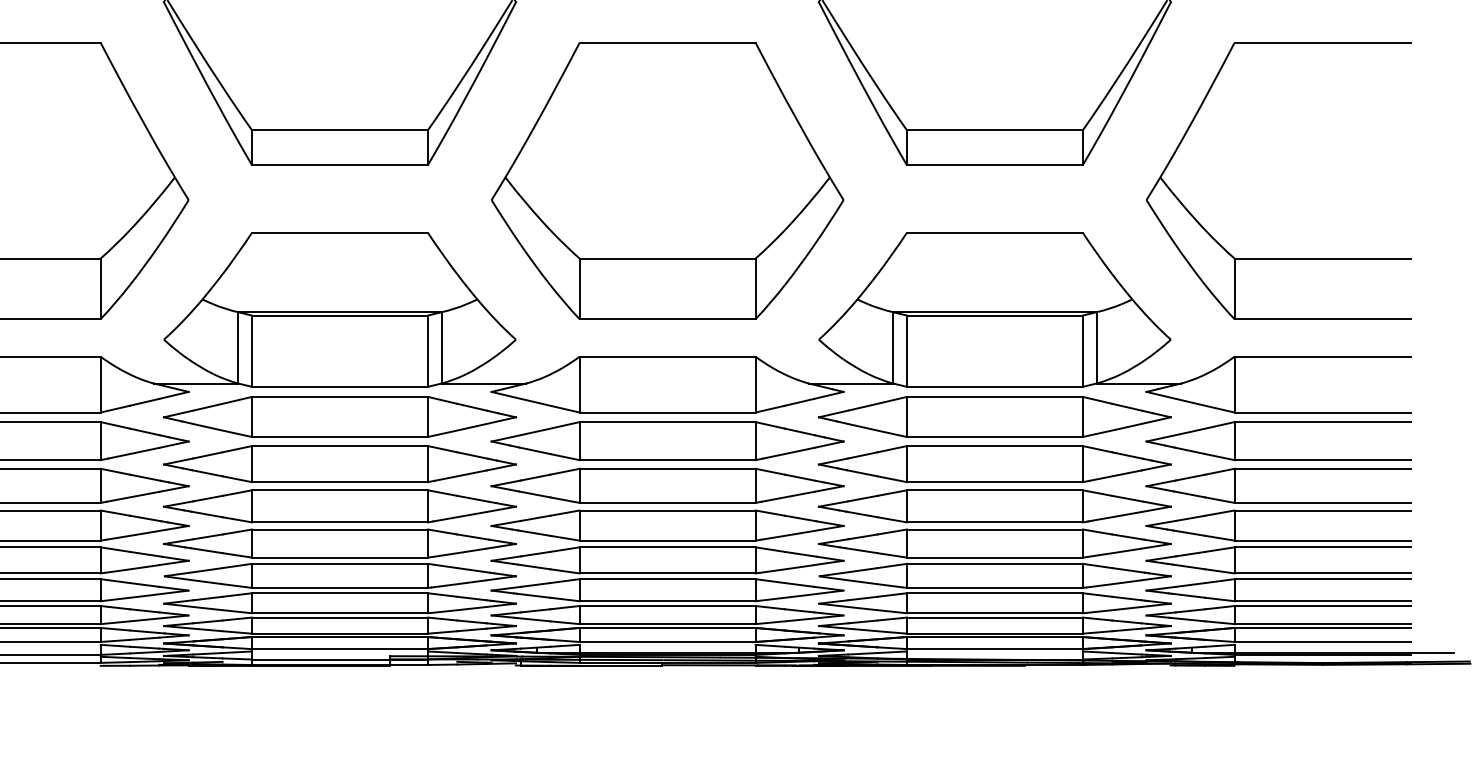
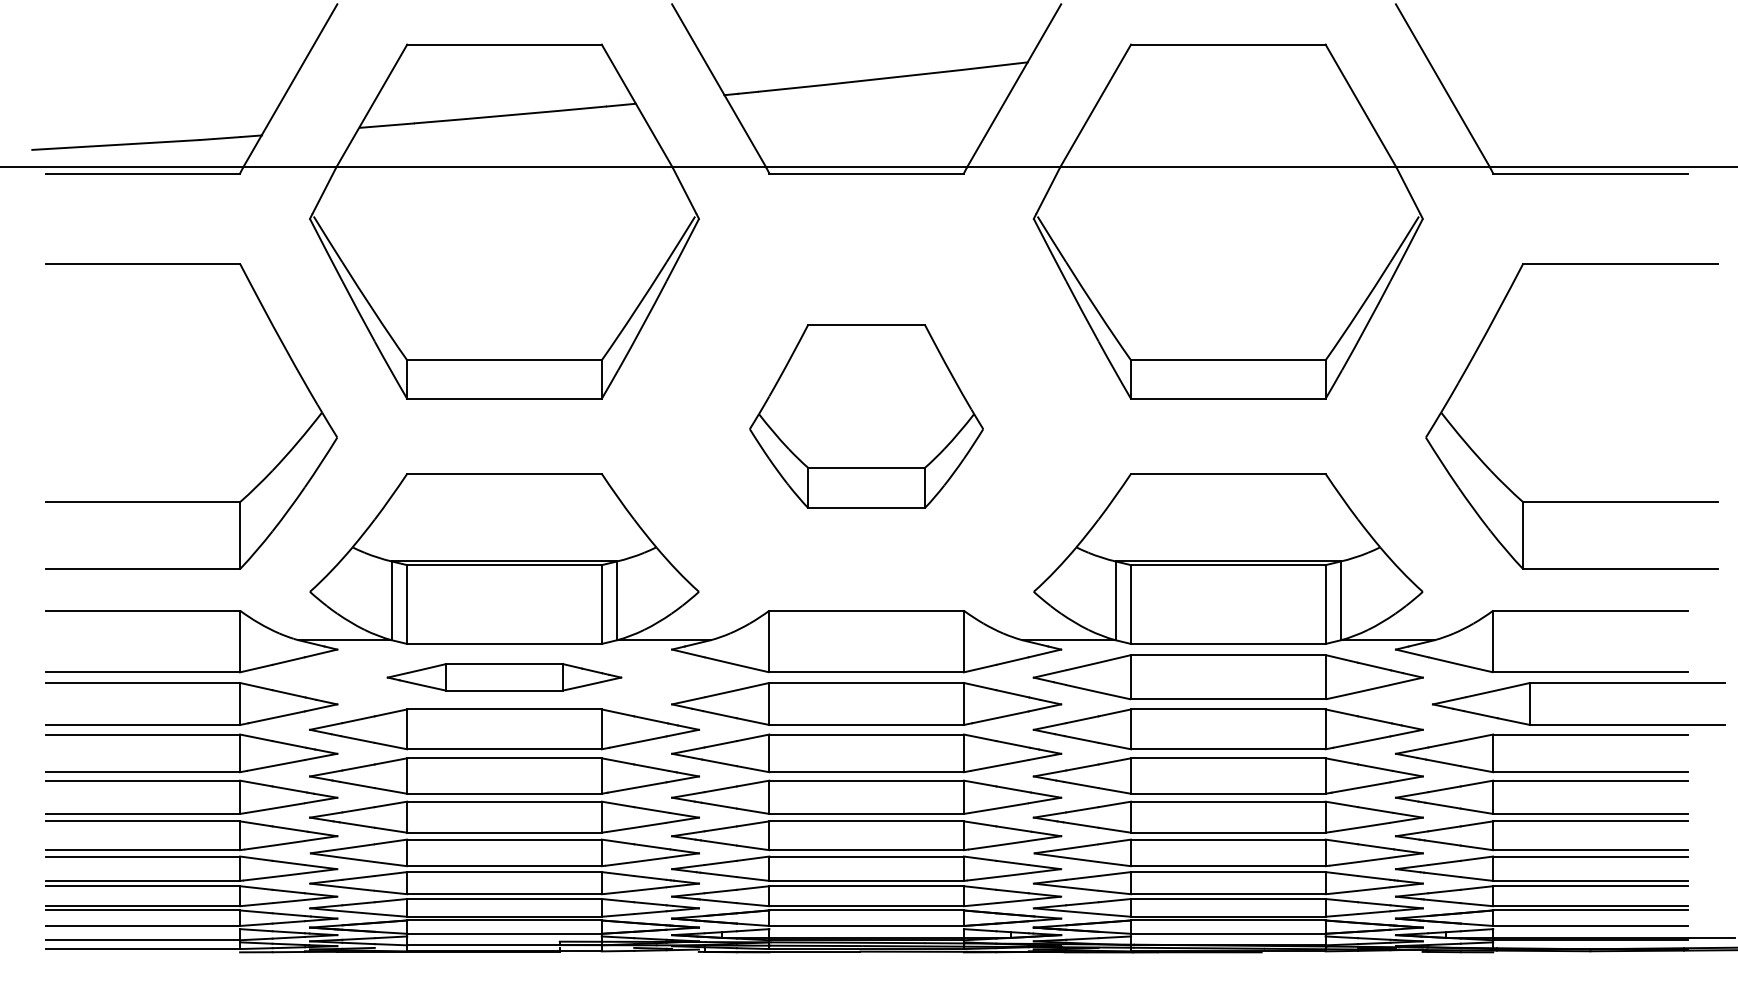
part: (667, 181) -> (866, 416), size x0.6
part: (1278, 257) -> (1571, 501), moved
part: (339, 417) -> (504, 677), size x0.6
part: (1278, 422) -> (1578, 683), moved

